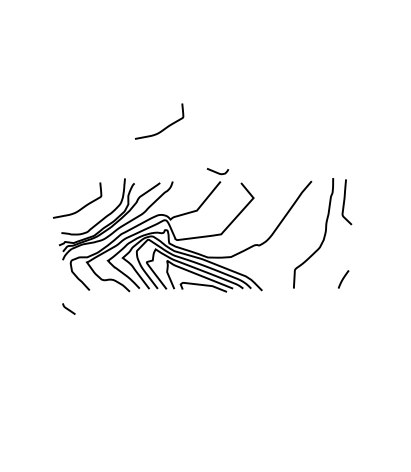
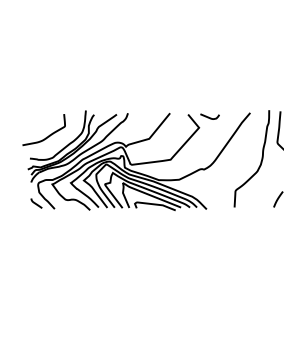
curve: (163, 128) -> (119, 66), removed
curve: (216, 171) -> (208, 116), moved
line: (68, 308) -> (36, 203), moved

